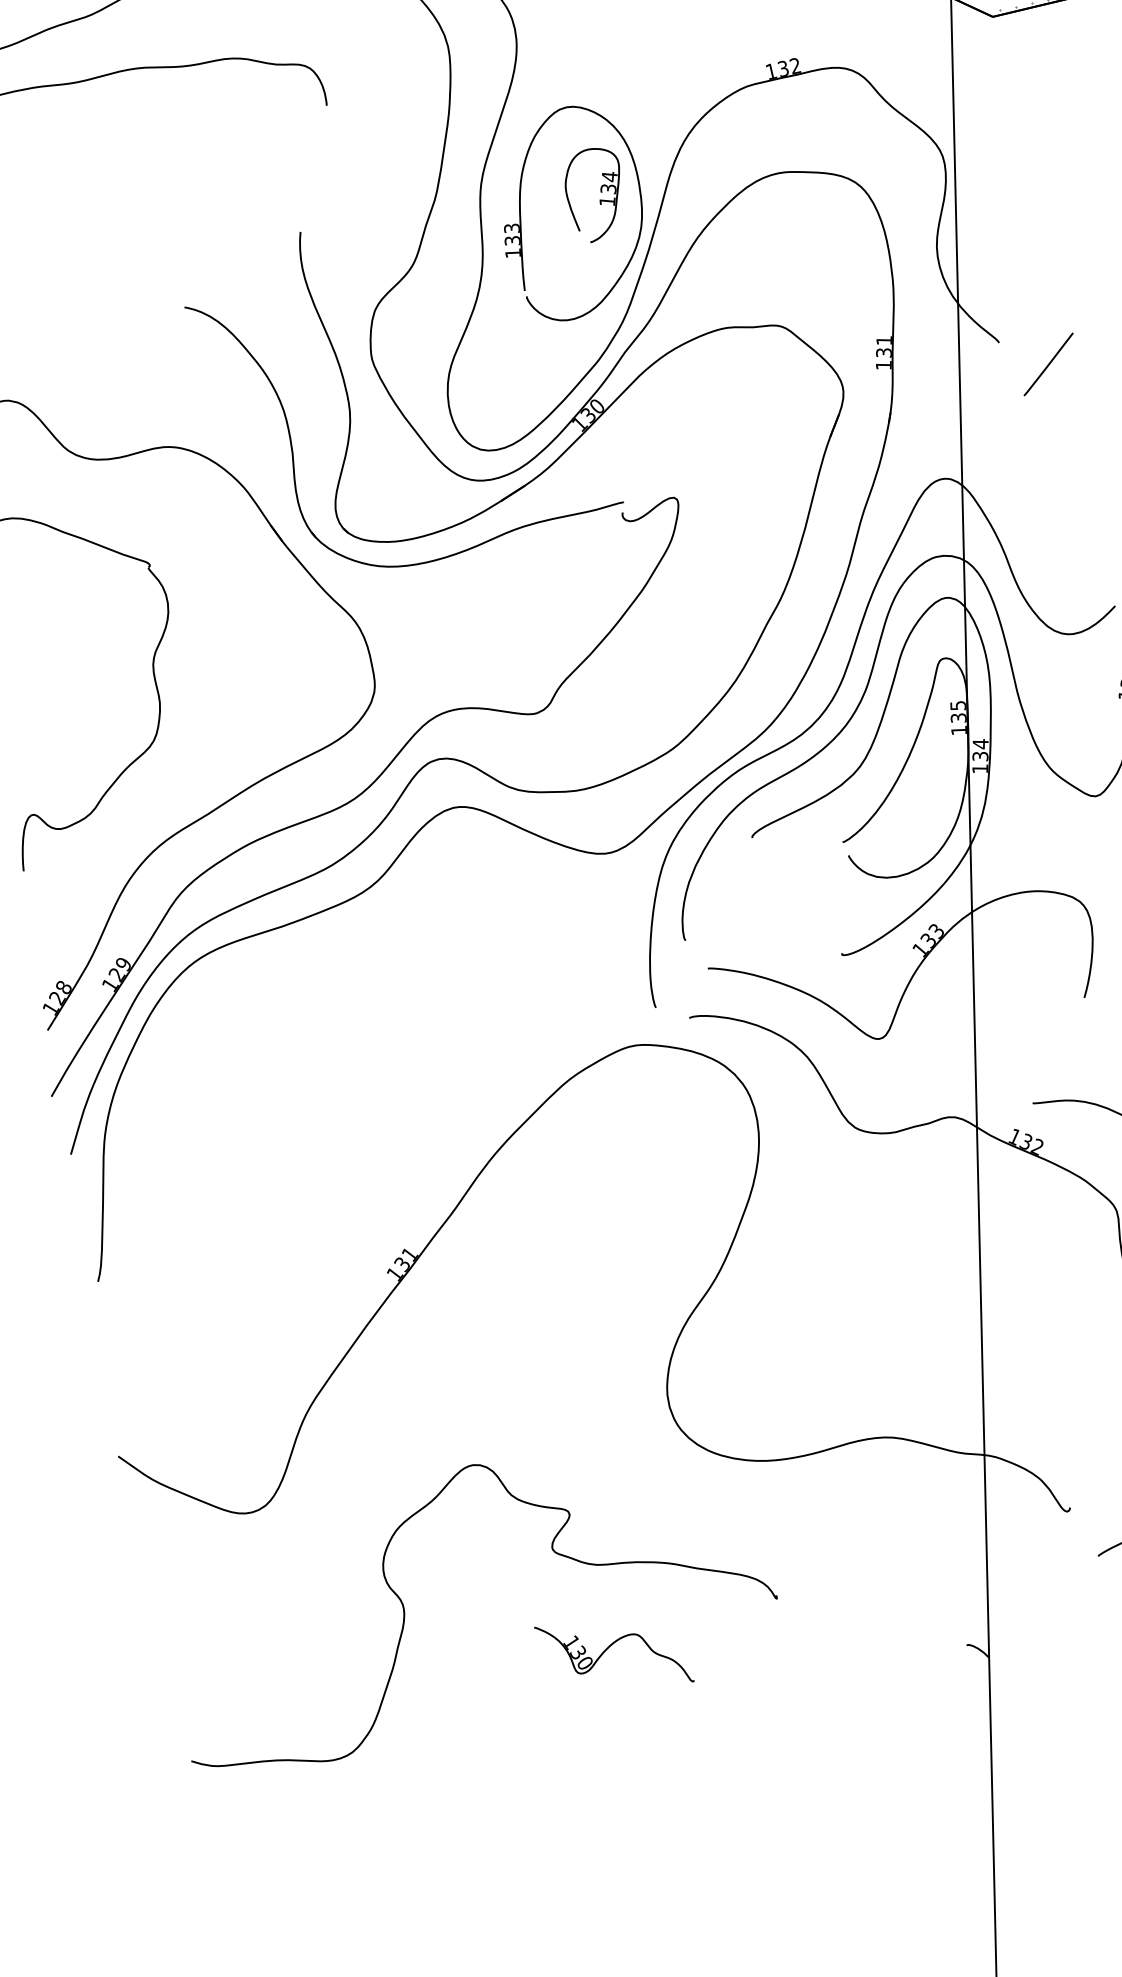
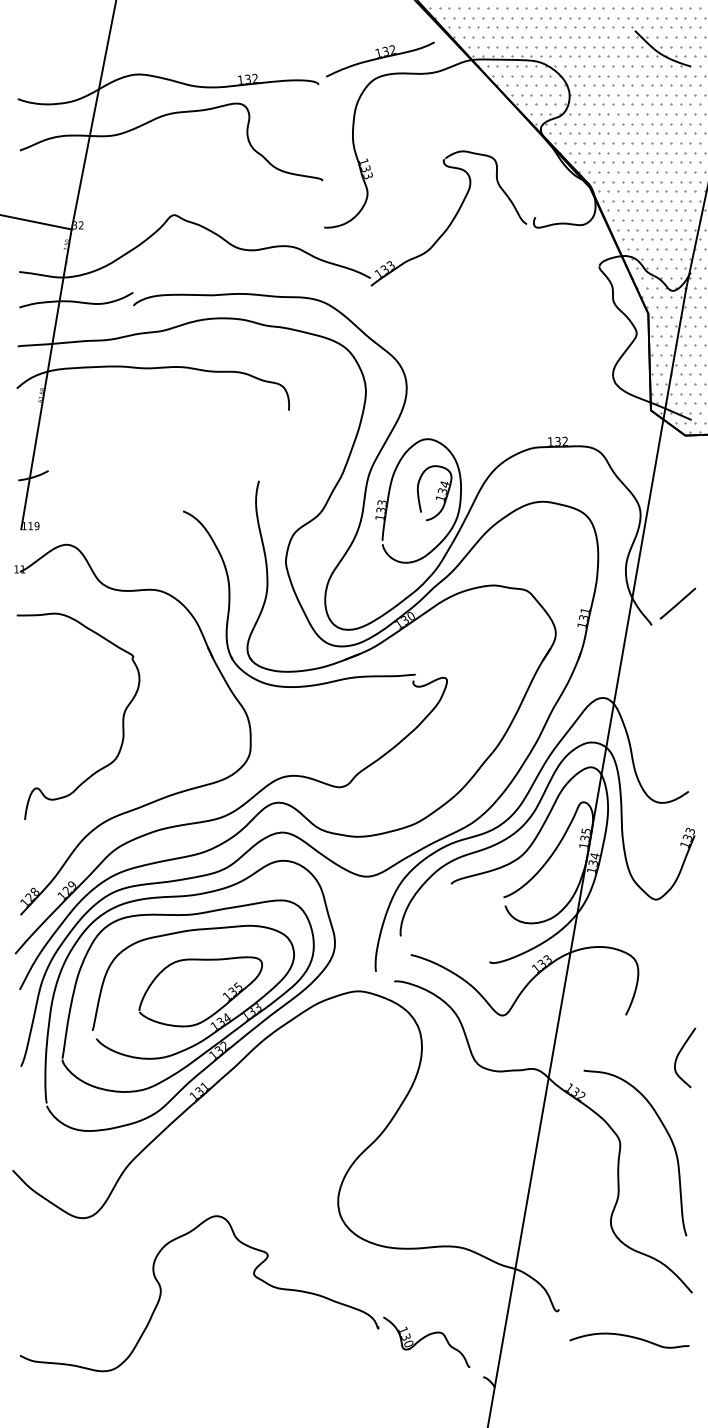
line: (1047, 364) -> (677, 603), moved
part: (354, 1108) -> (189, 995), added
part: (613, 1653) -> (426, 1341), moved

